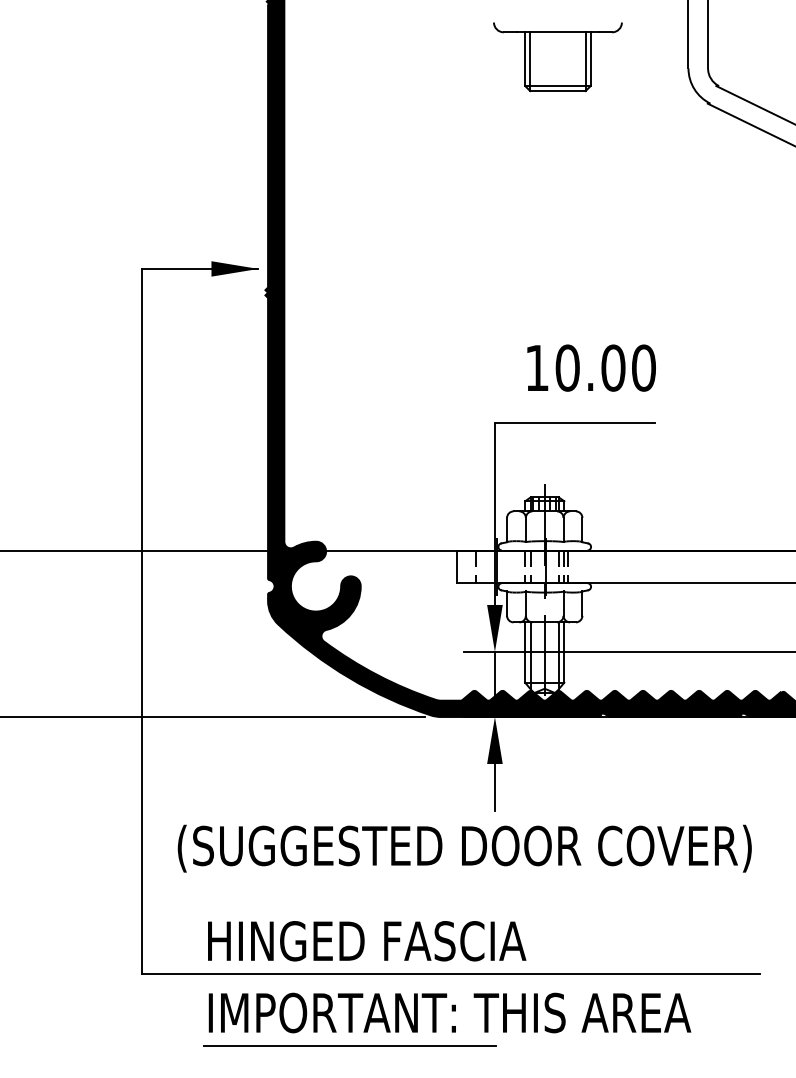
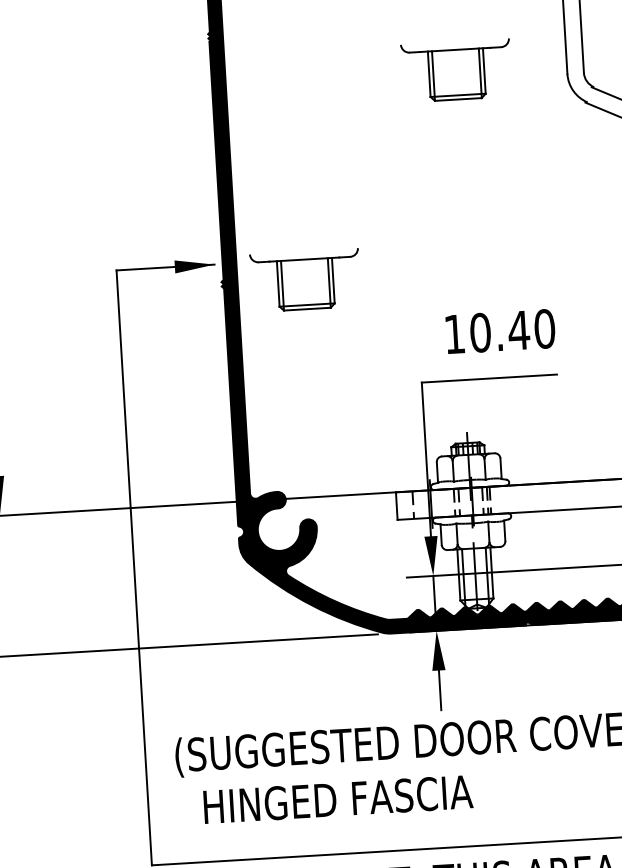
part: (364, 294) -> (305, 280), added
text: (612, 367) -> (518, 330), 10.00 -> 10.40
text: (367, 941) -> (338, 799), moved

